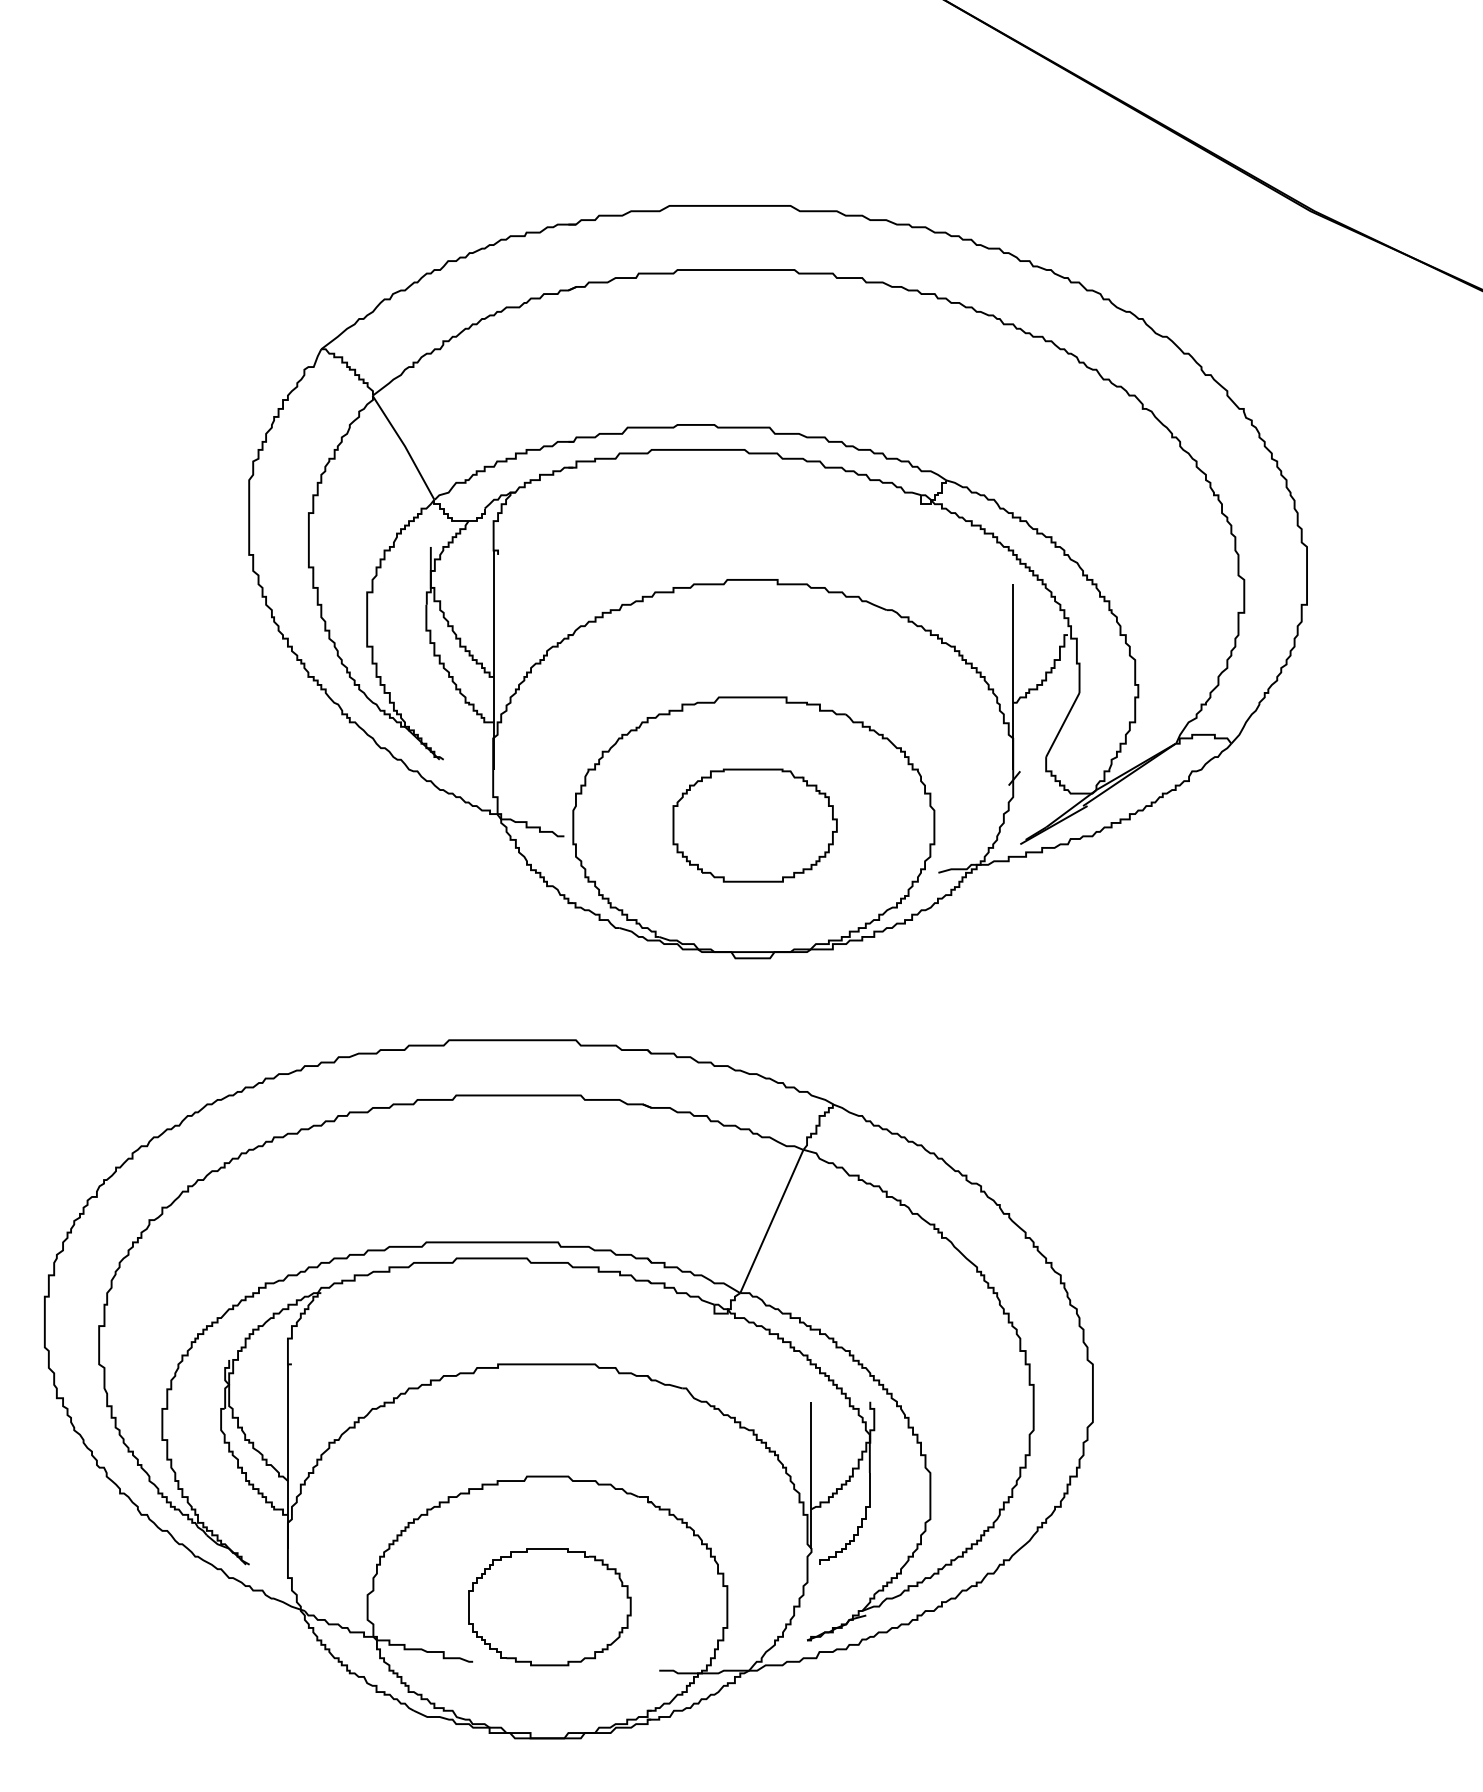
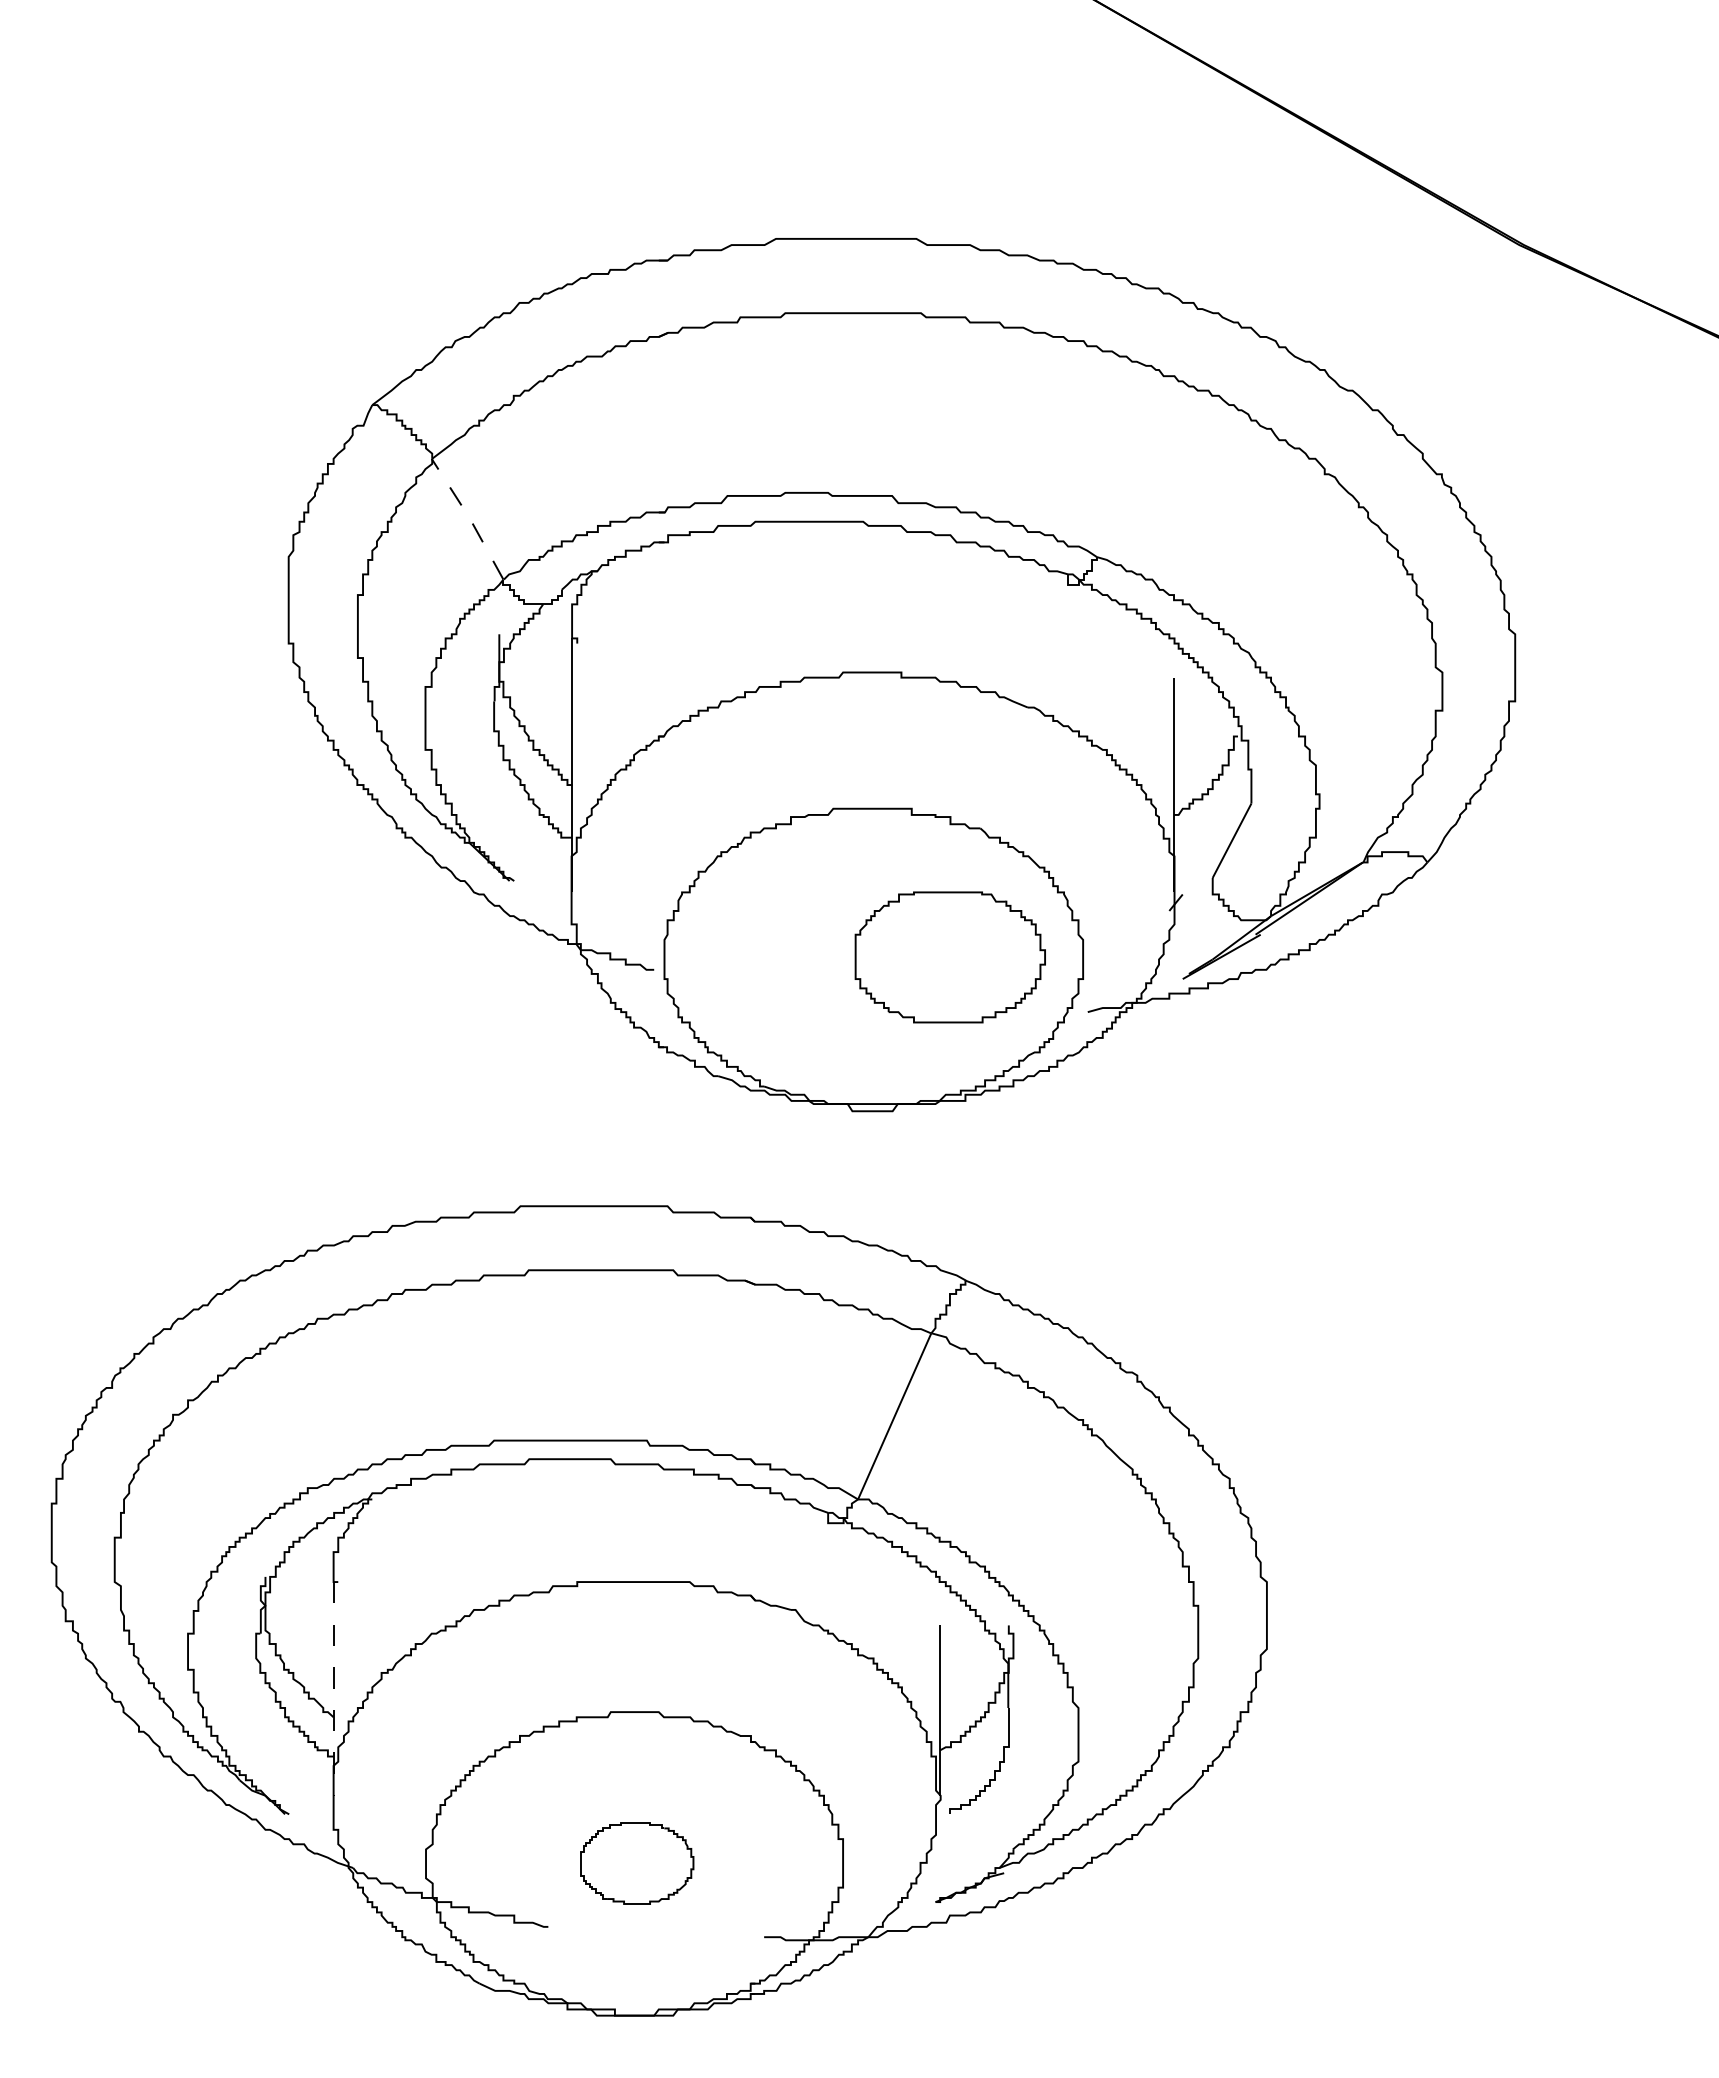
line: (405, 446) -> (469, 517), solid -> dashed
part: (754, 825) -> (949, 957), moved
line: (287, 1456) -> (333, 1688), solid -> dashed
part: (549, 1607) -> (636, 1863), size x0.6

